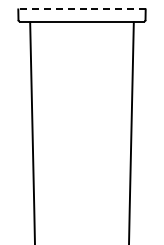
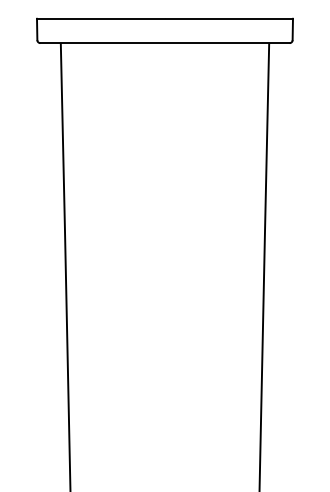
line: (81, 9) -> (163, 18), dashed -> solid

